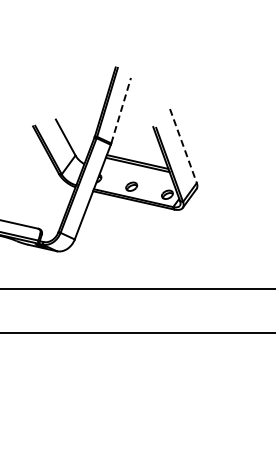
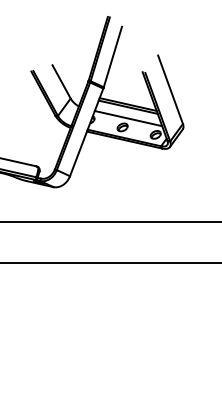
line: (121, 110) -> (113, 56), dashed -> solid
line: (183, 146) -> (170, 90), dashed -> solid
line: (137, 177) -> (128, 118), added

